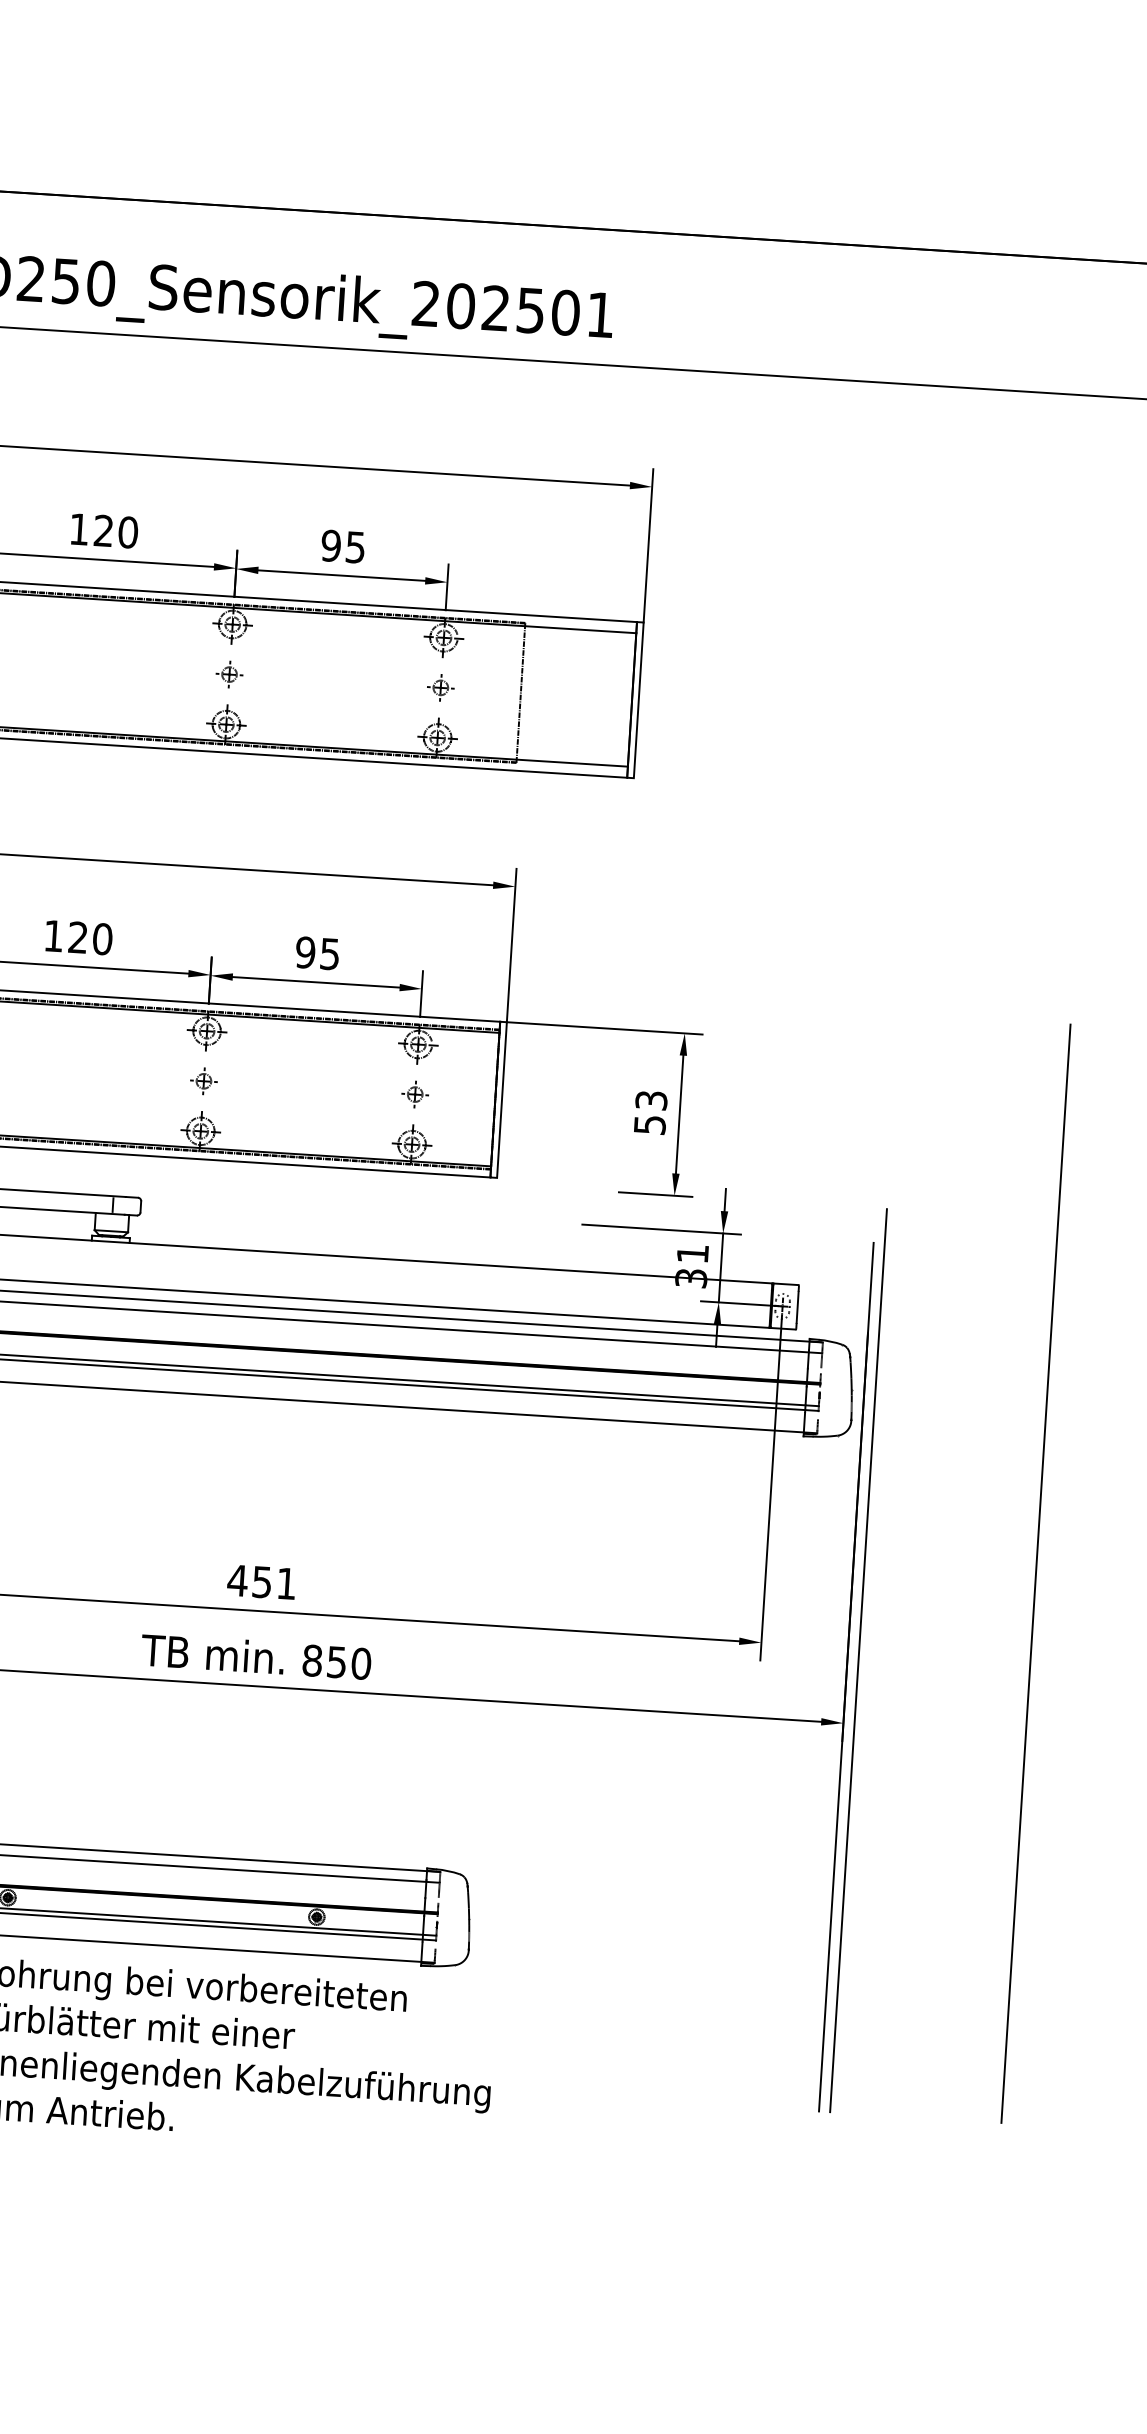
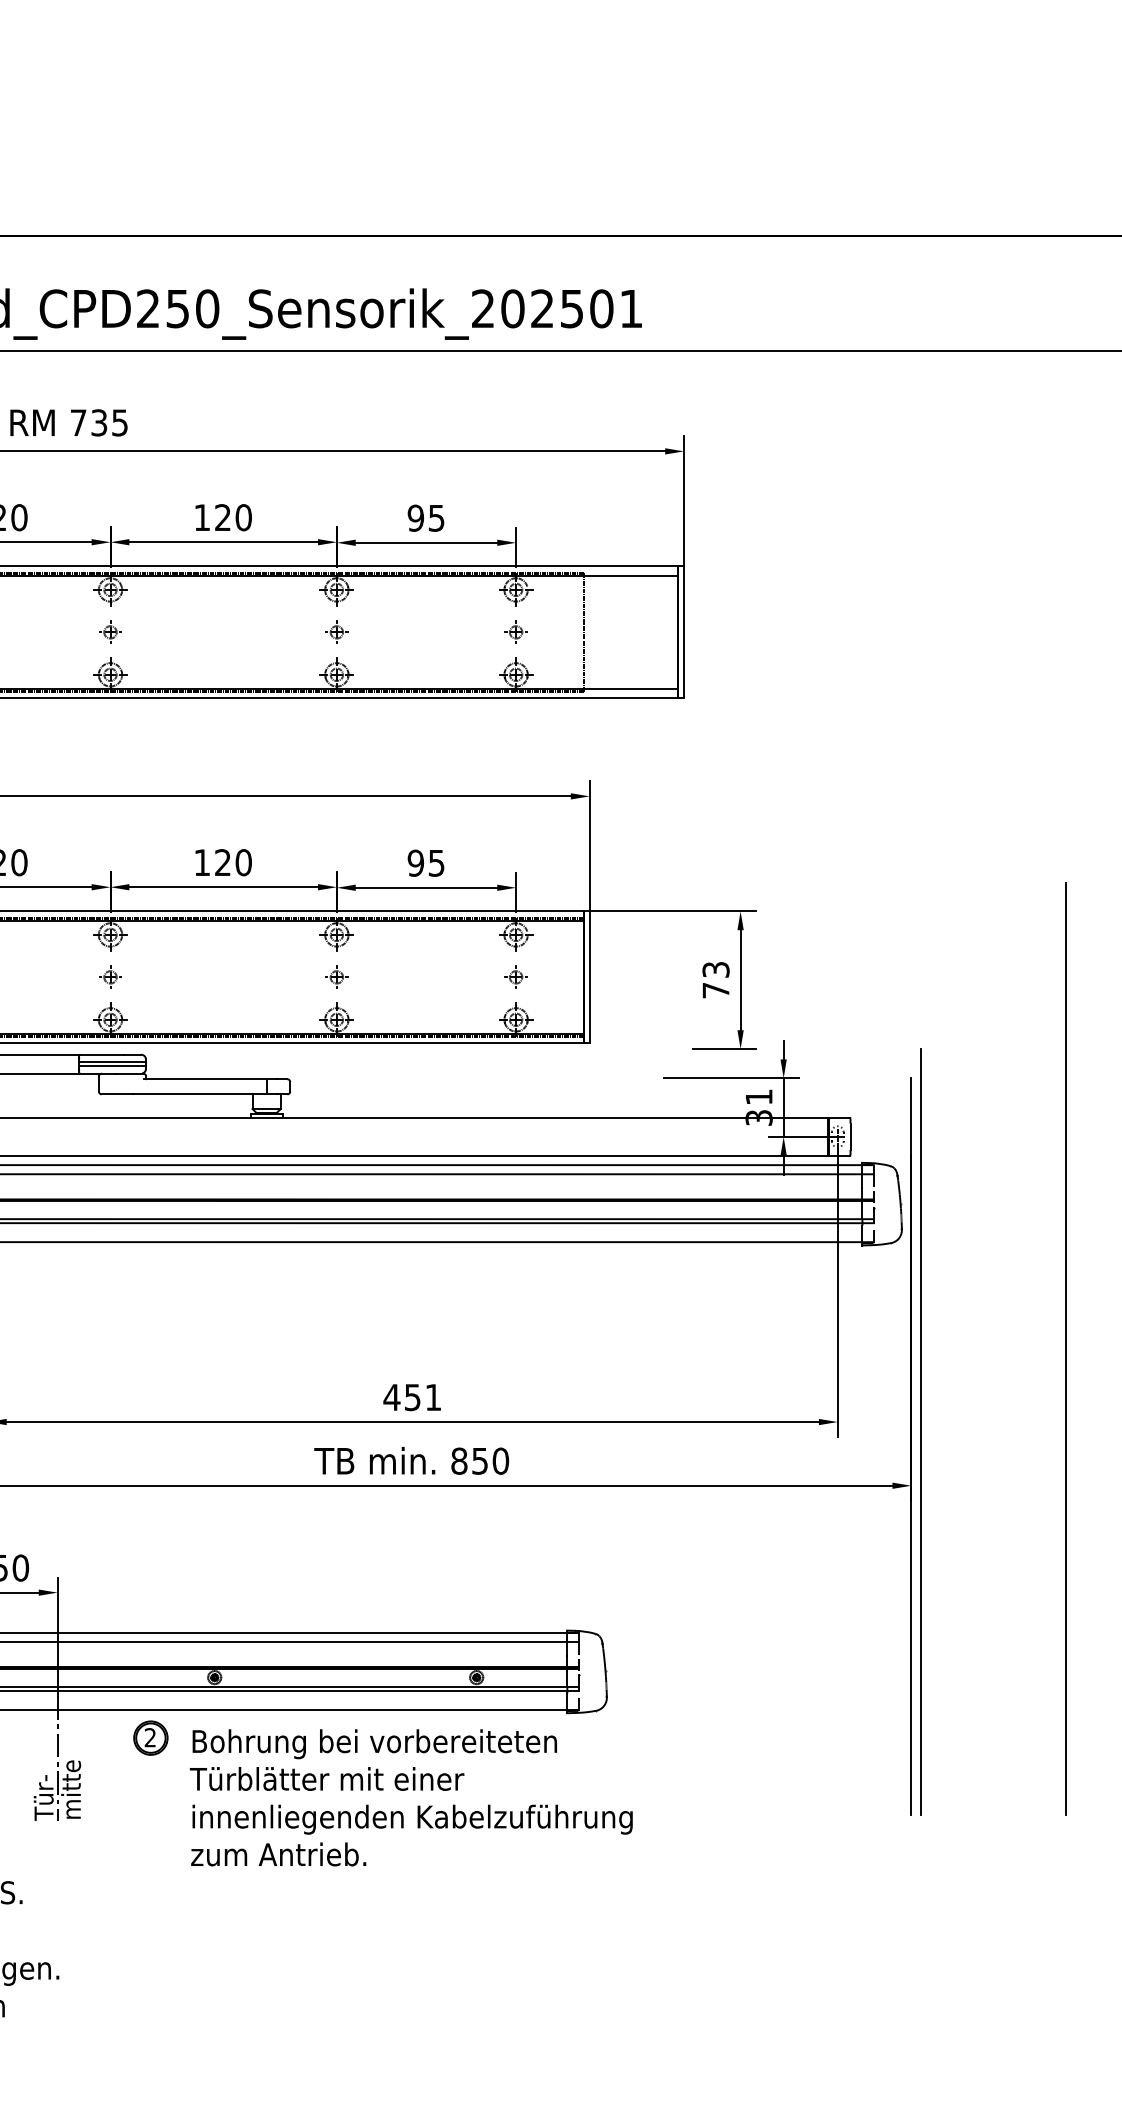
text: (649, 1124) -> (715, 990), 53 -> 73

